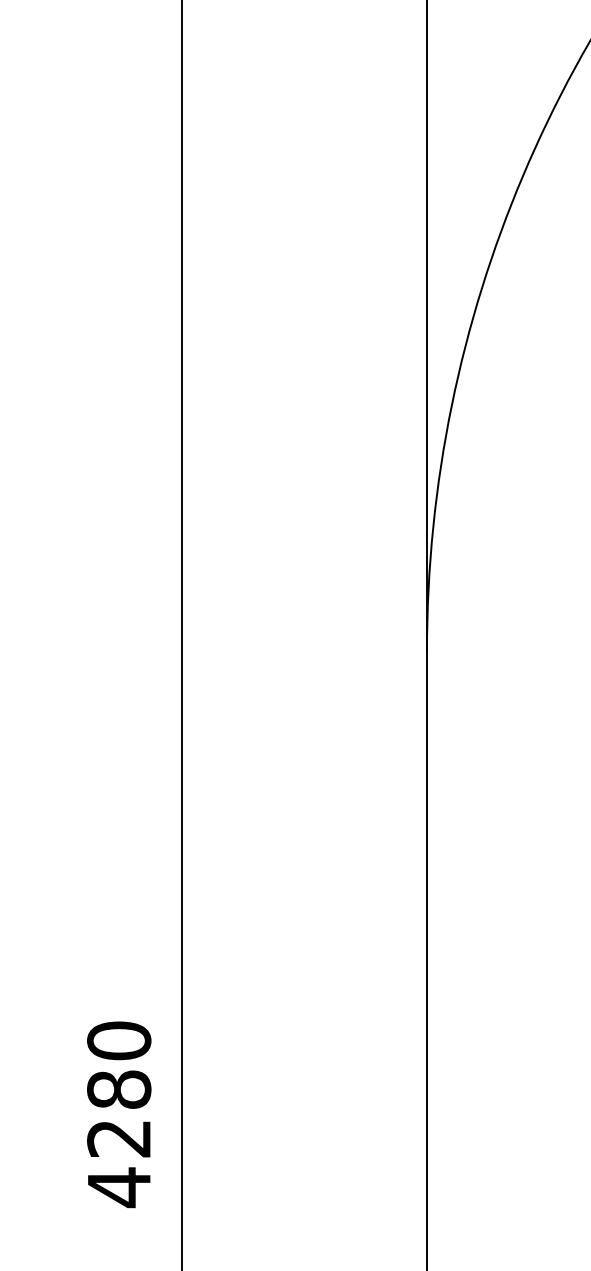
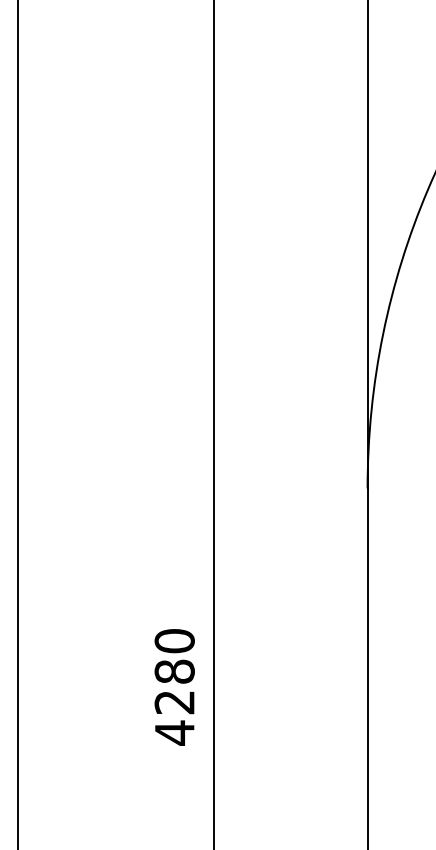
text: (118, 1114) -> (174, 687), moved

